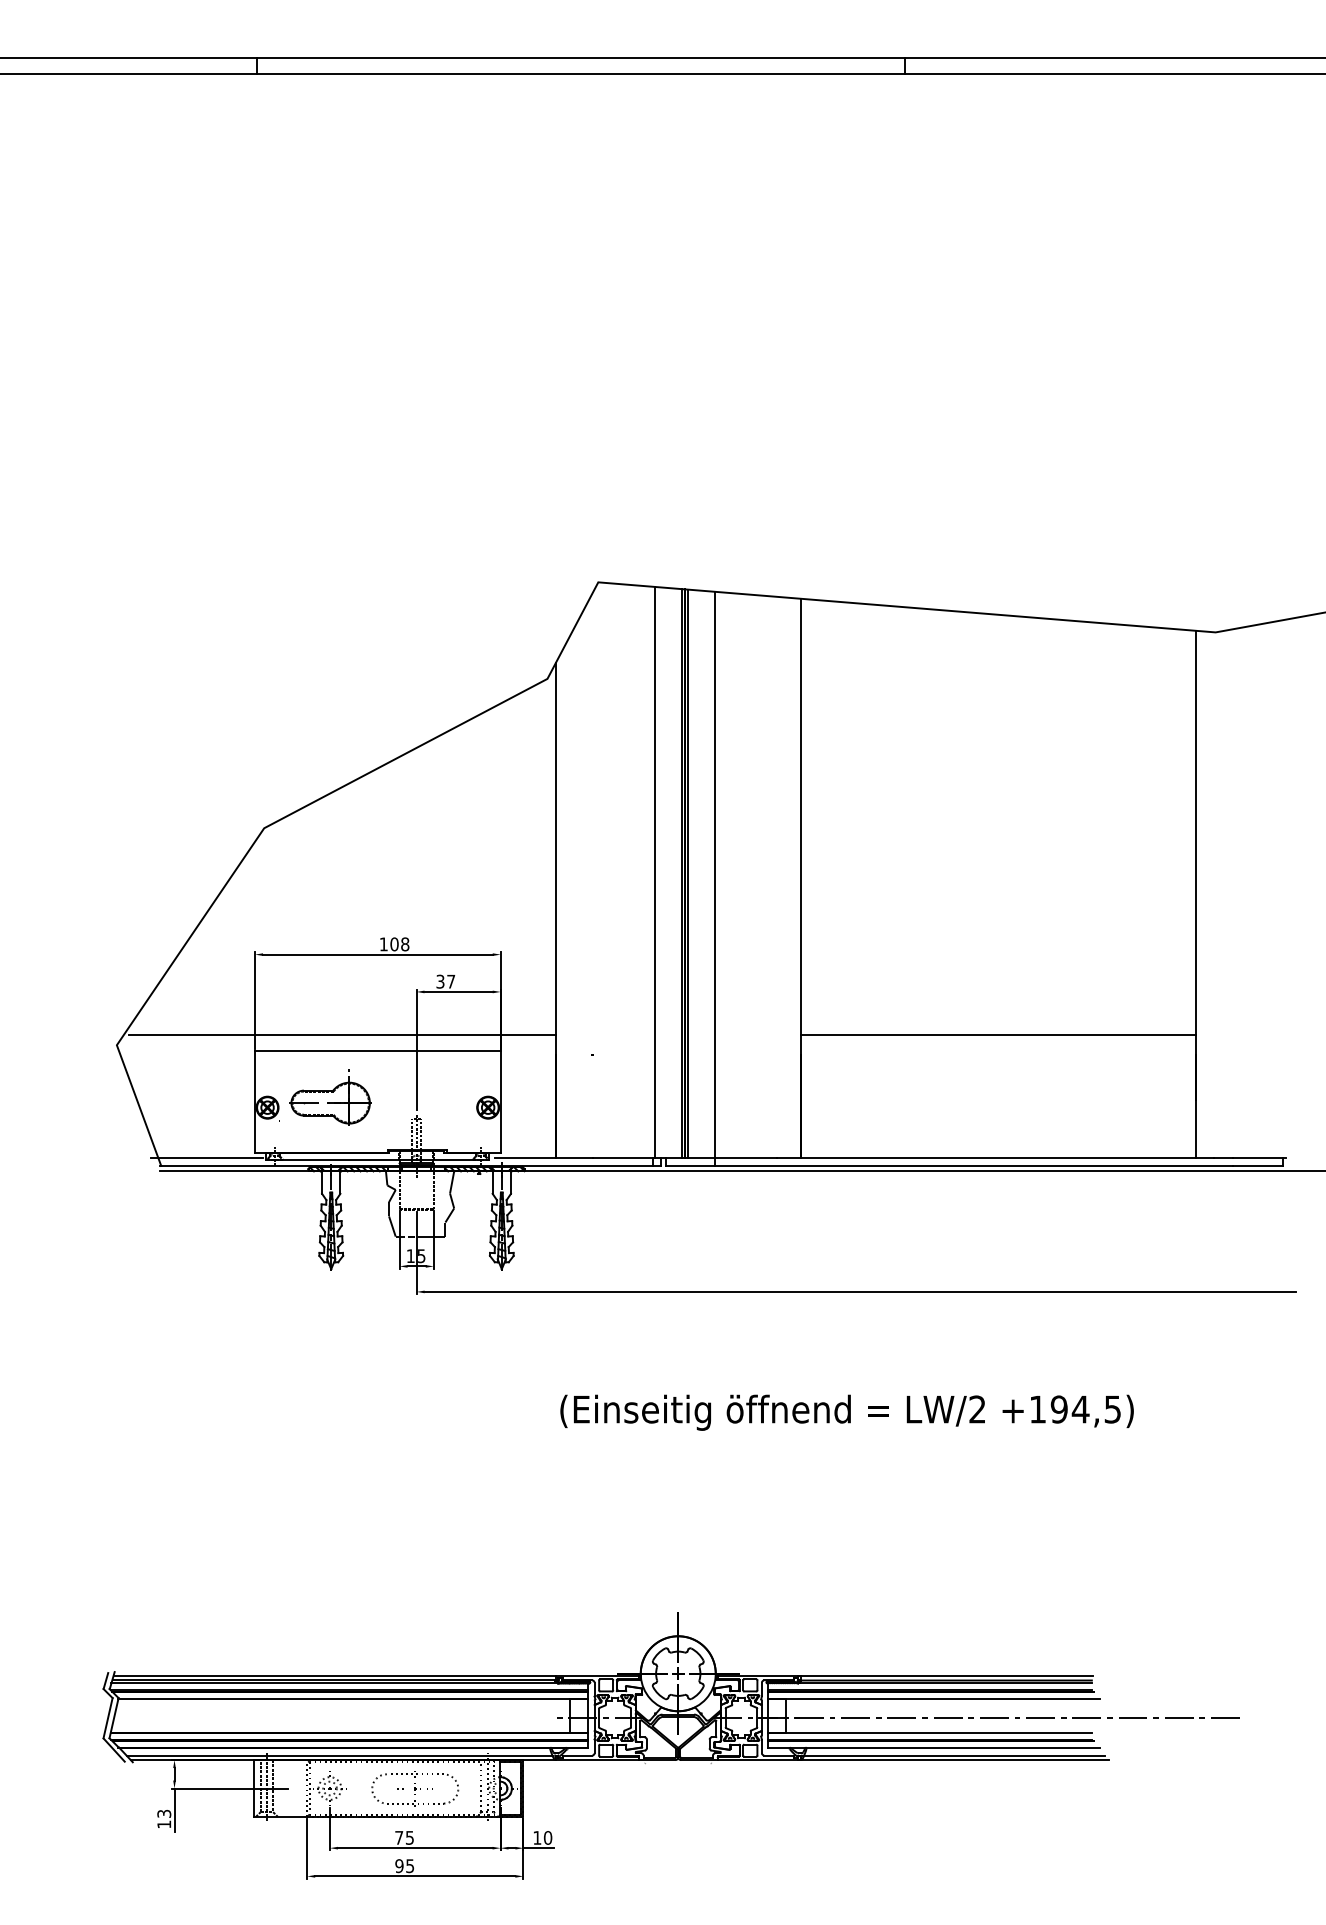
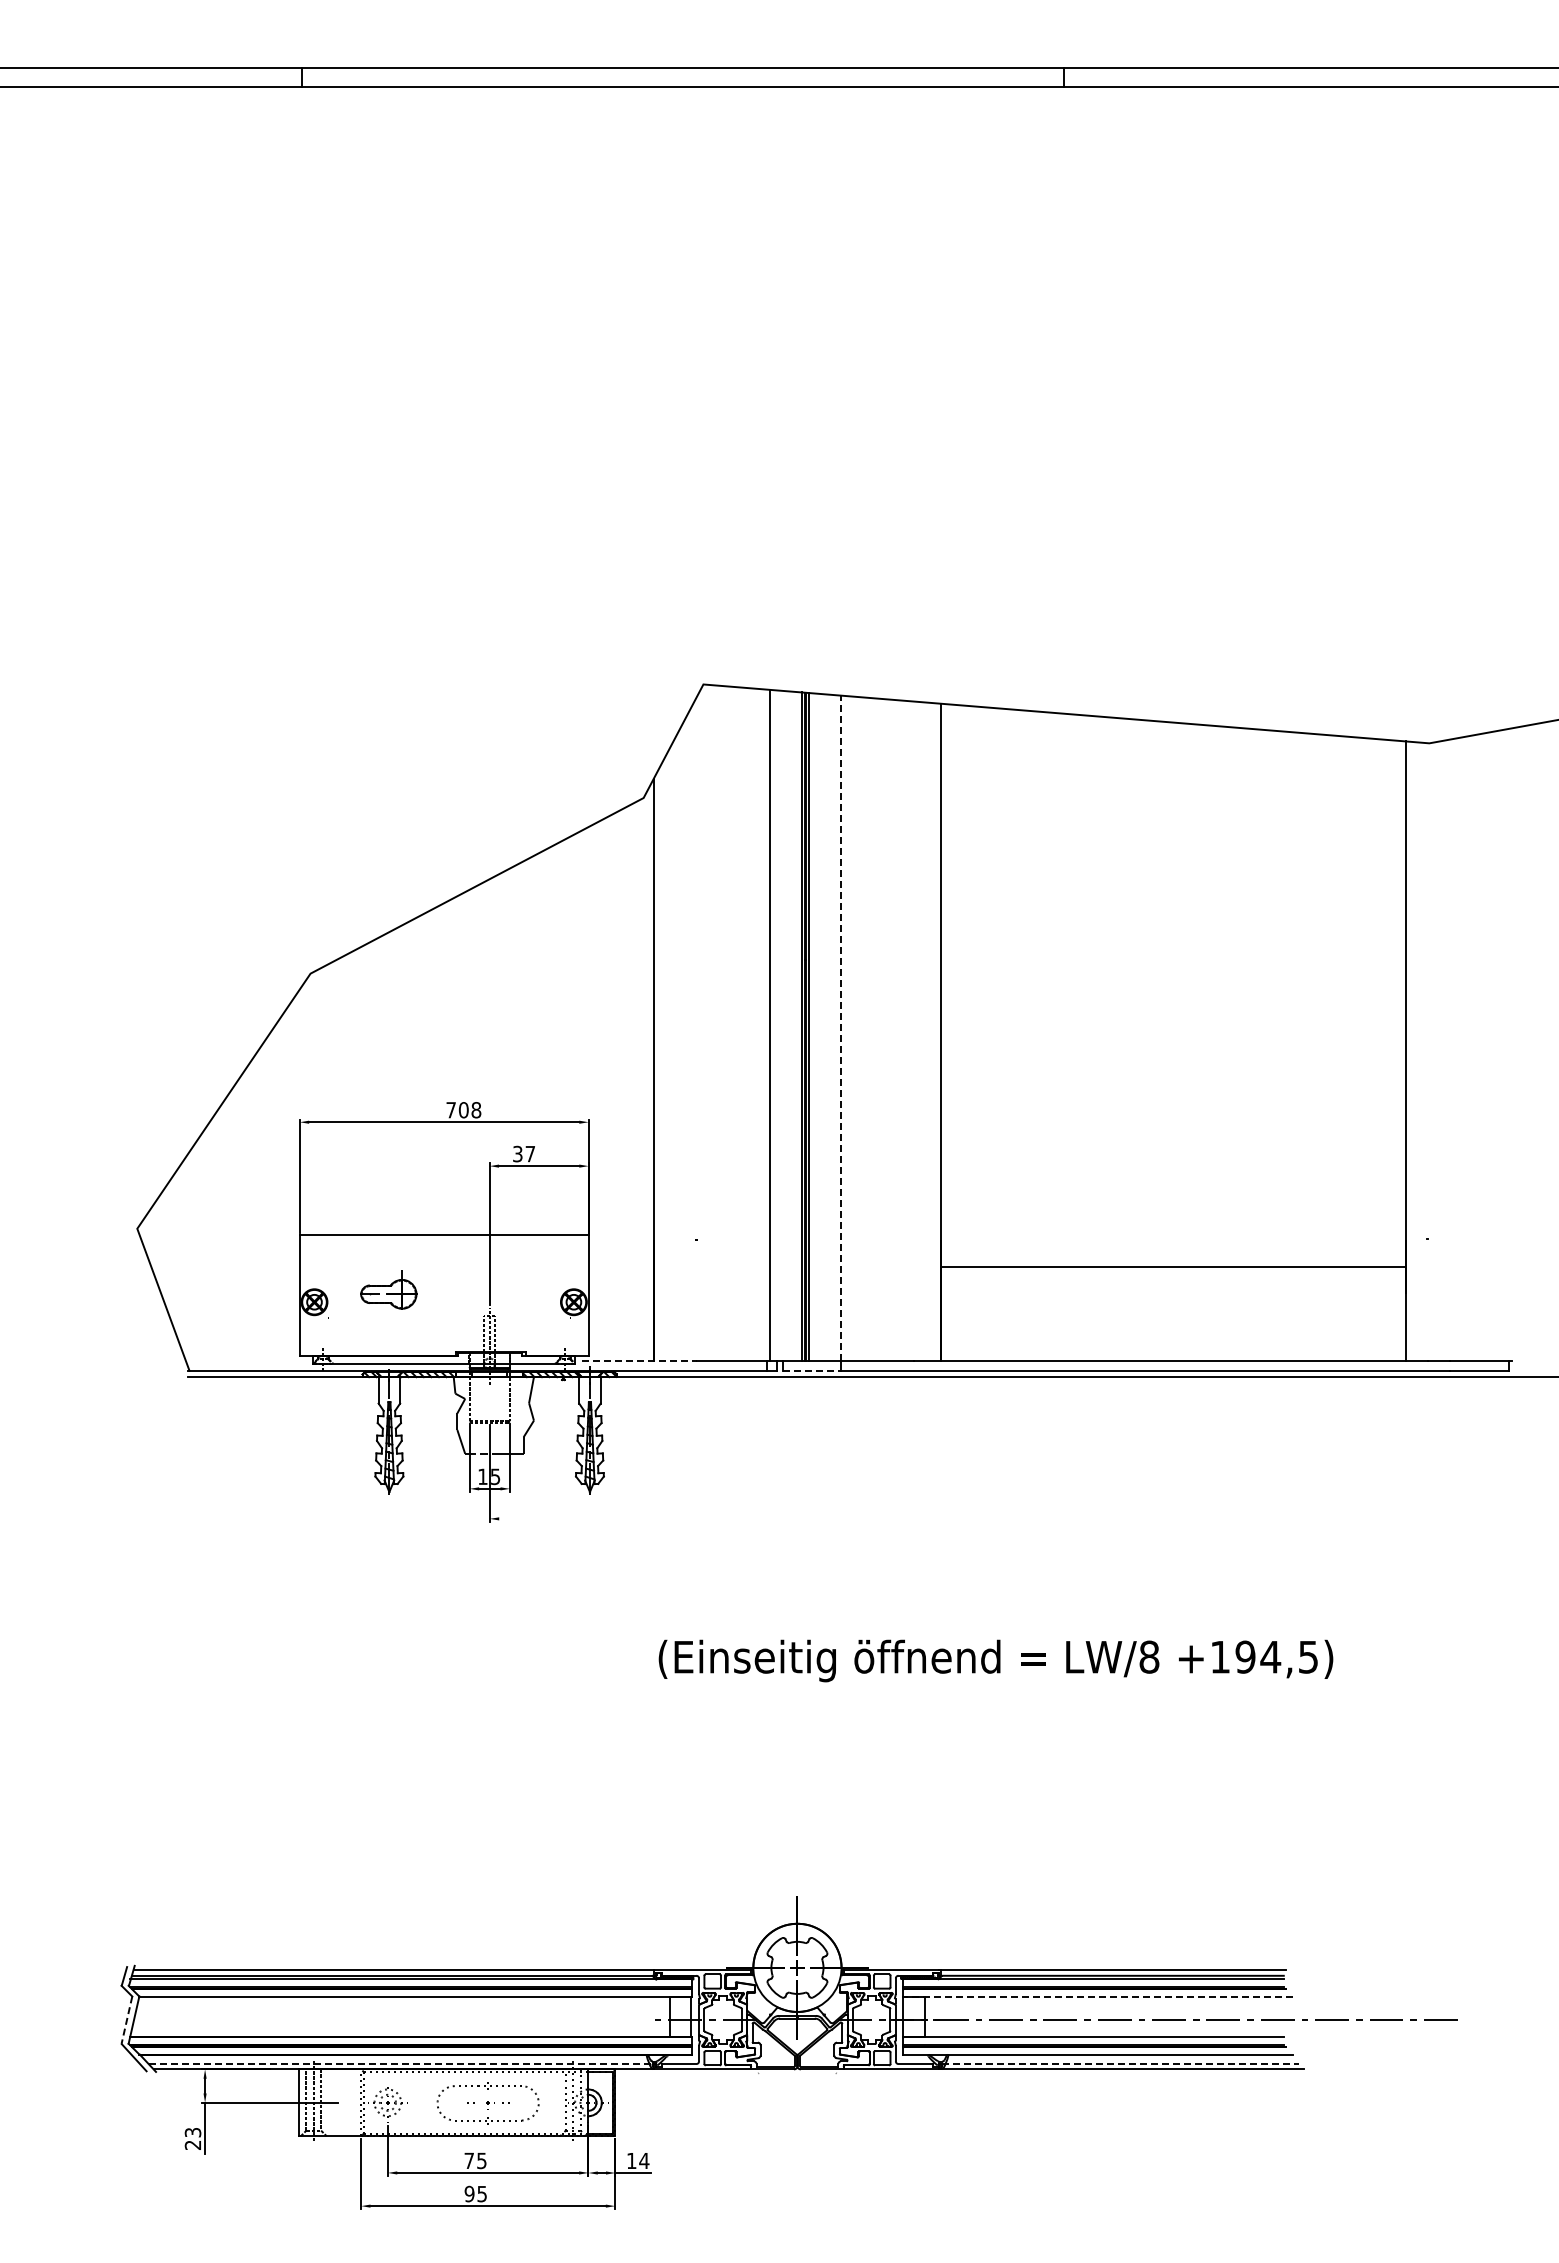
line: (714, 874) -> (840, 1028), solid -> dashed
text: (383, 944) -> (450, 1110), 108 -> 708
line: (342, 1034) -> (402, 1216), removed
line: (998, 1034) -> (1173, 1266), moved
part: (330, 1097) -> (388, 1290), size x0.6
line: (207, 1158) -> (243, 1361), removed
line: (543, 1158) -> (639, 1361), solid -> dashed
line: (691, 1165) -> (812, 1370), solid -> dashed
line: (860, 1291) -> (1011, 1518), removed
text: (977, 1408) -> (1149, 1656), LW/2 -> LW/8
line: (933, 1698) -> (1097, 1997), solid -> dashed
line: (107, 1718) -> (126, 2020), solid -> dashed
line: (339, 1755) -> (399, 2064), solid -> dashed
line: (953, 1755) -> (1121, 2064), solid -> dashed
text: (163, 1823) -> (192, 2144), 13 -> 23
text: (548, 1837) -> (644, 2160), 10 -> 14

